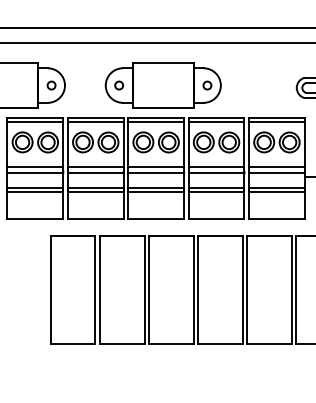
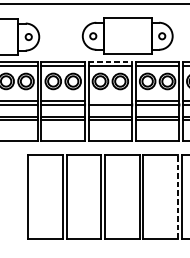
part: (162, 85) -> (127, 36), moved
line: (156, 117) -> (110, 61), solid -> dashed
line: (156, 167) -> (110, 101), removed
line: (242, 290) -> (177, 197), solid -> dashed

